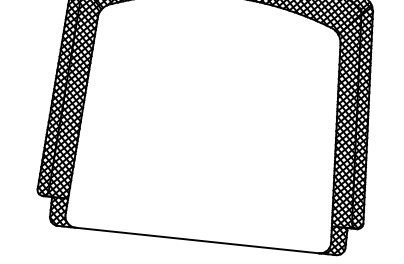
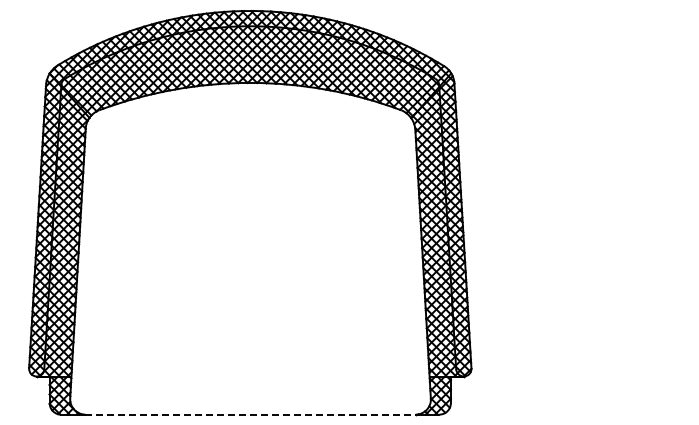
line: (197, 240) -> (251, 414), solid -> dashed

